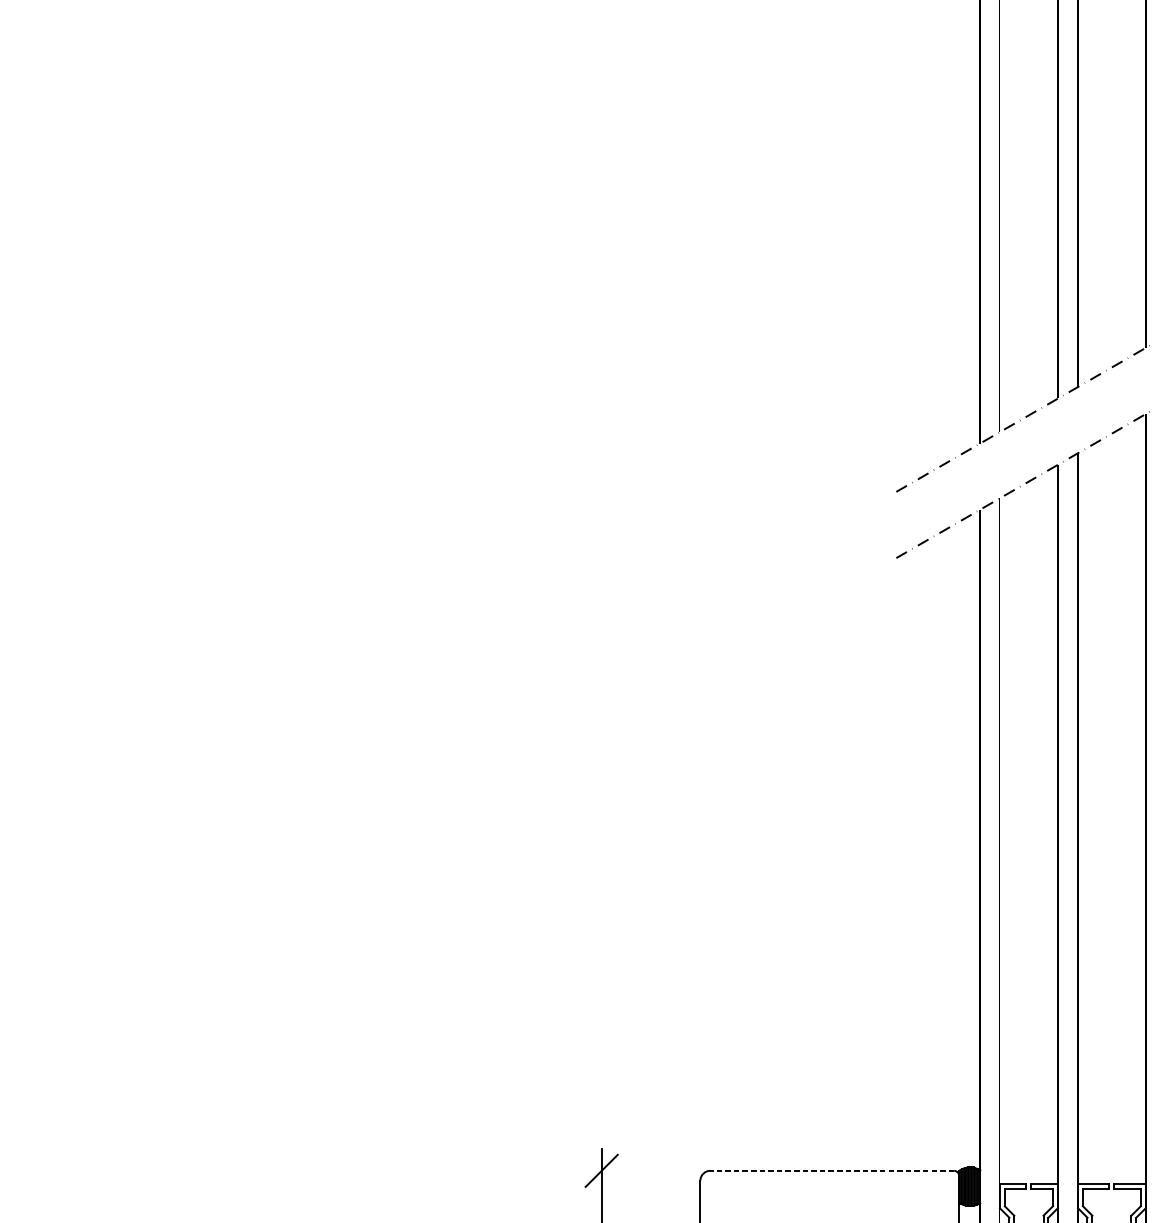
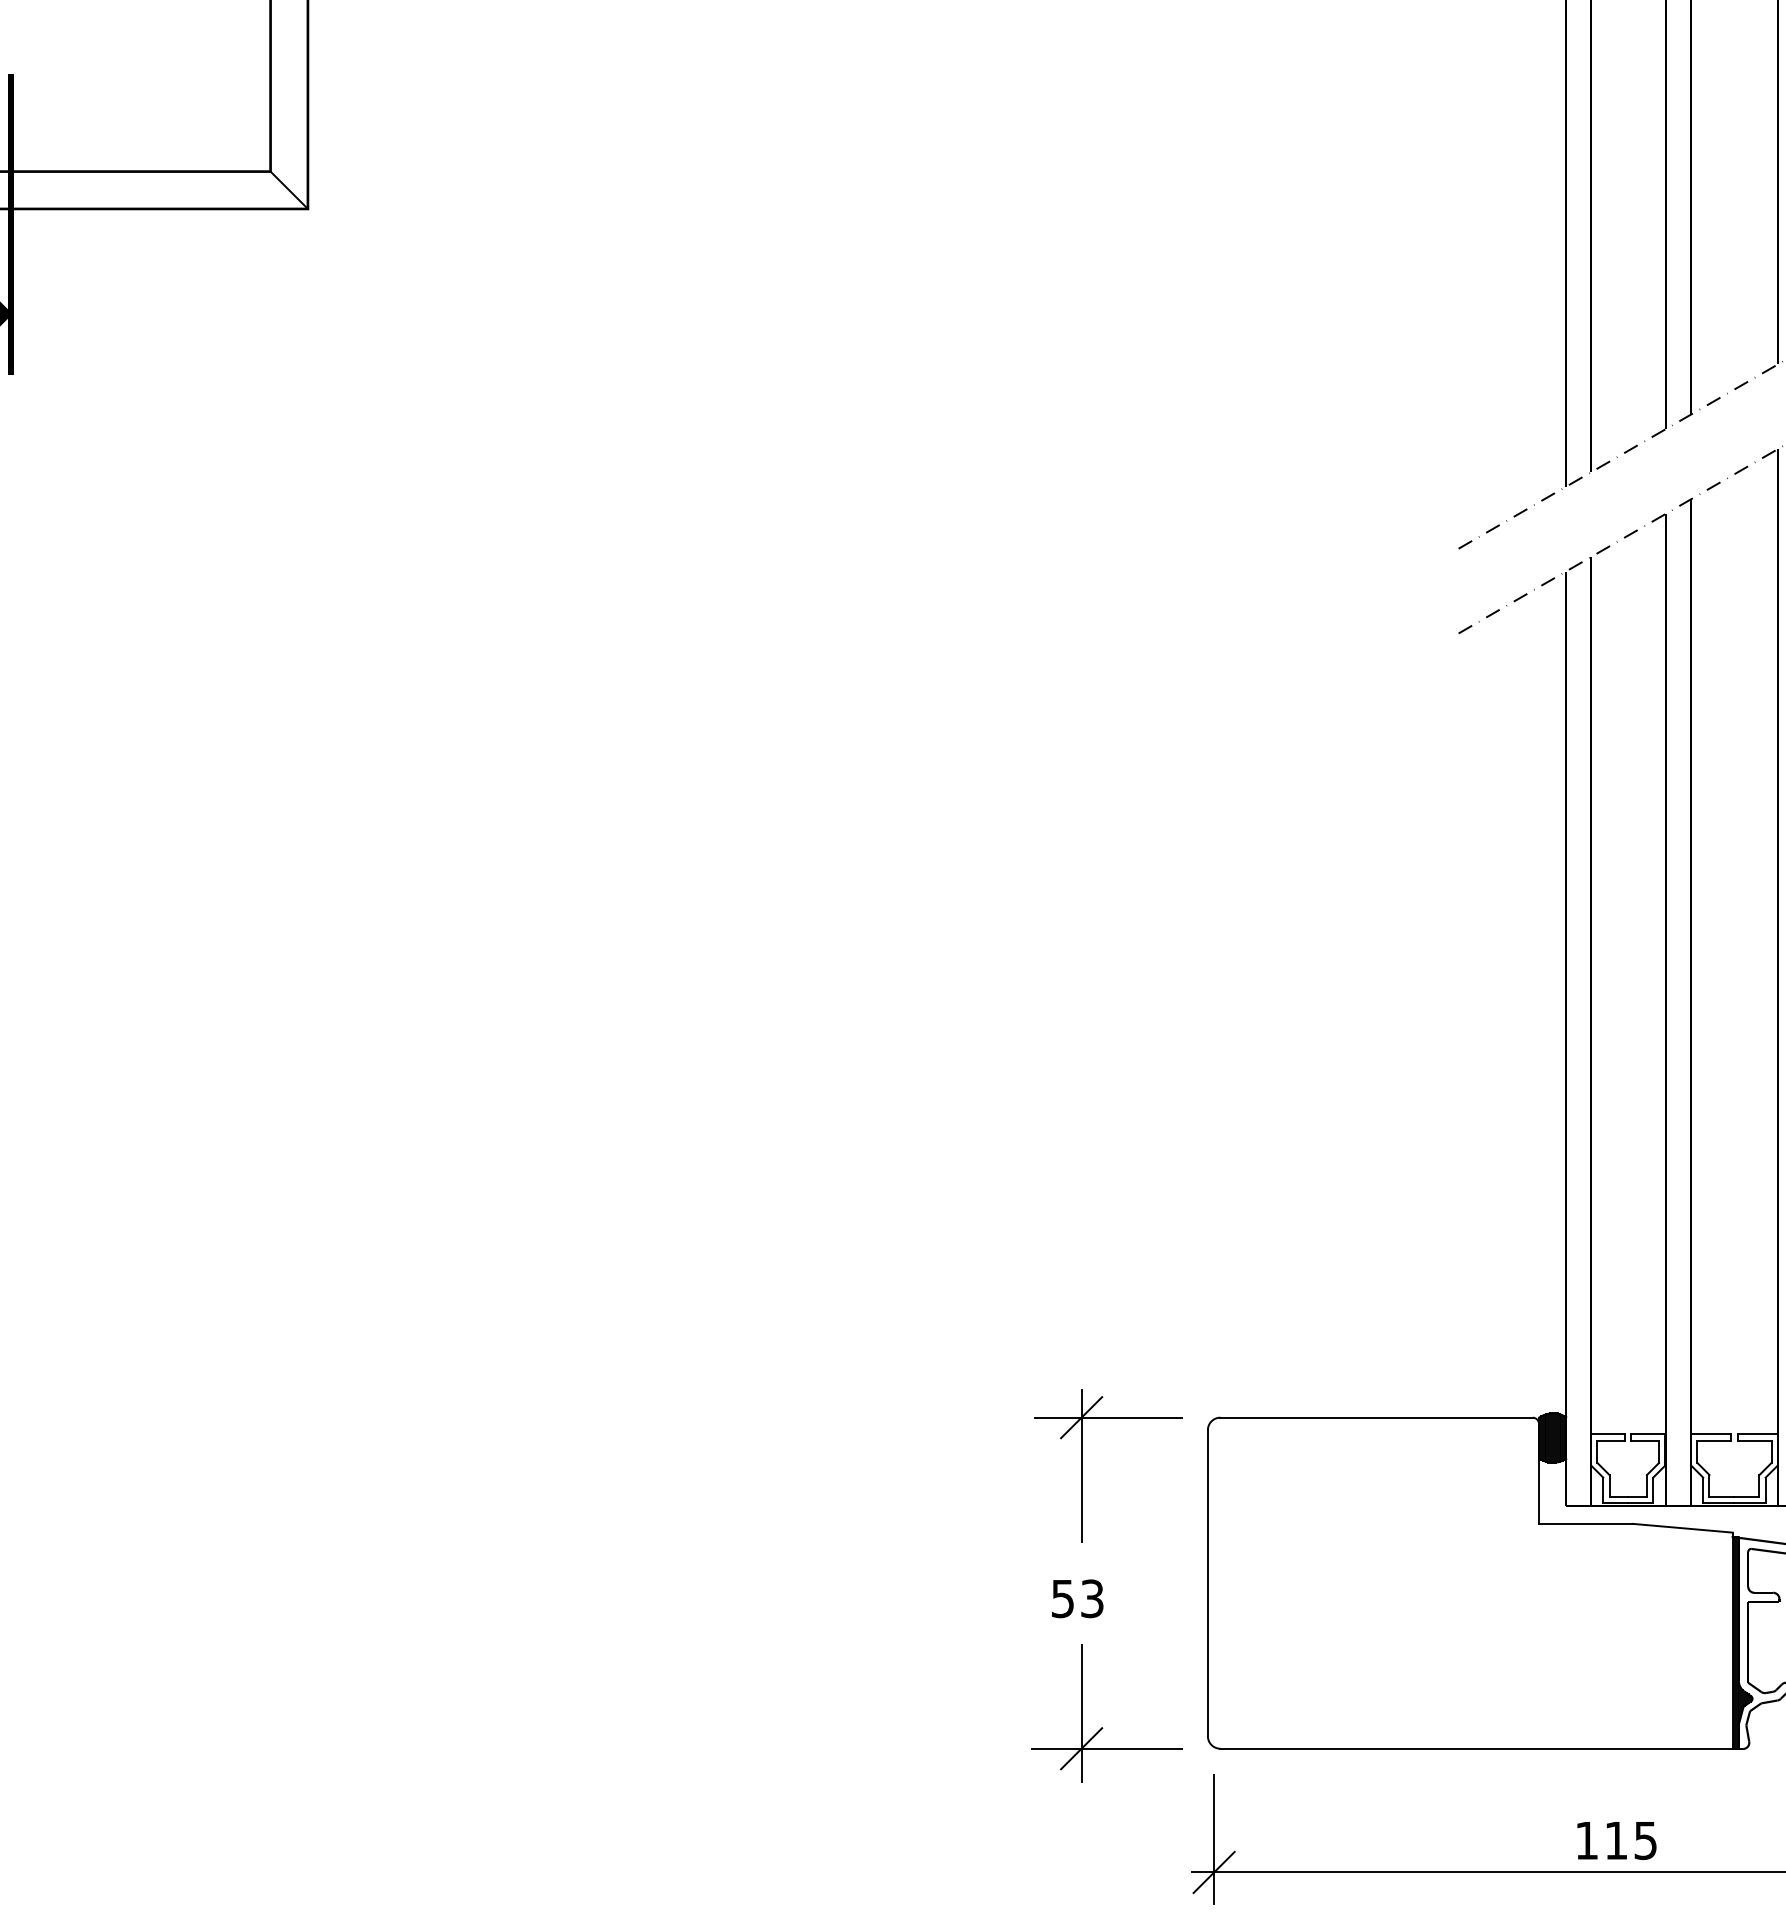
line: (622, 1170) -> (1108, 1417), added
line: (832, 1170) -> (1376, 1417), dashed -> solid

